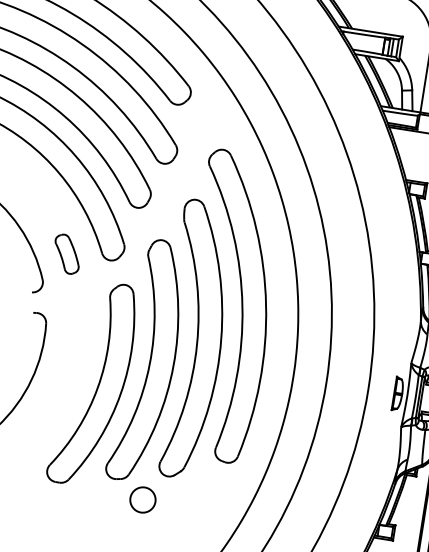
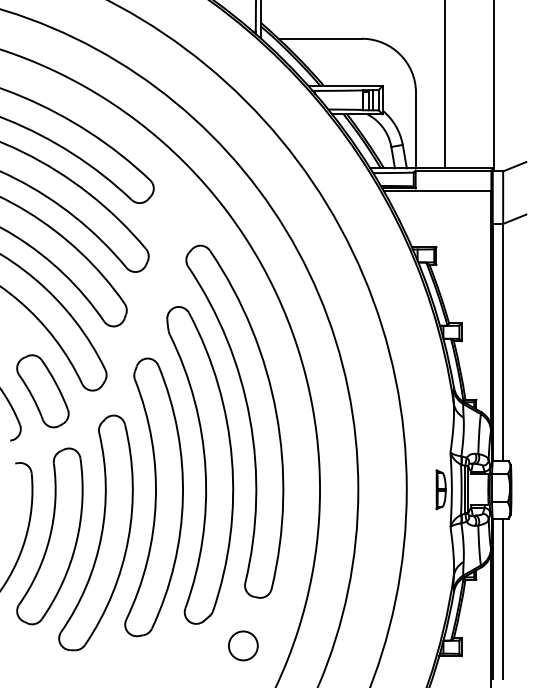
part: (66, 254) -> (42, 391), size x1.67
part: (52, 380) -> (49, 536), added
circle: (143, 499) -> (243, 645), moved

